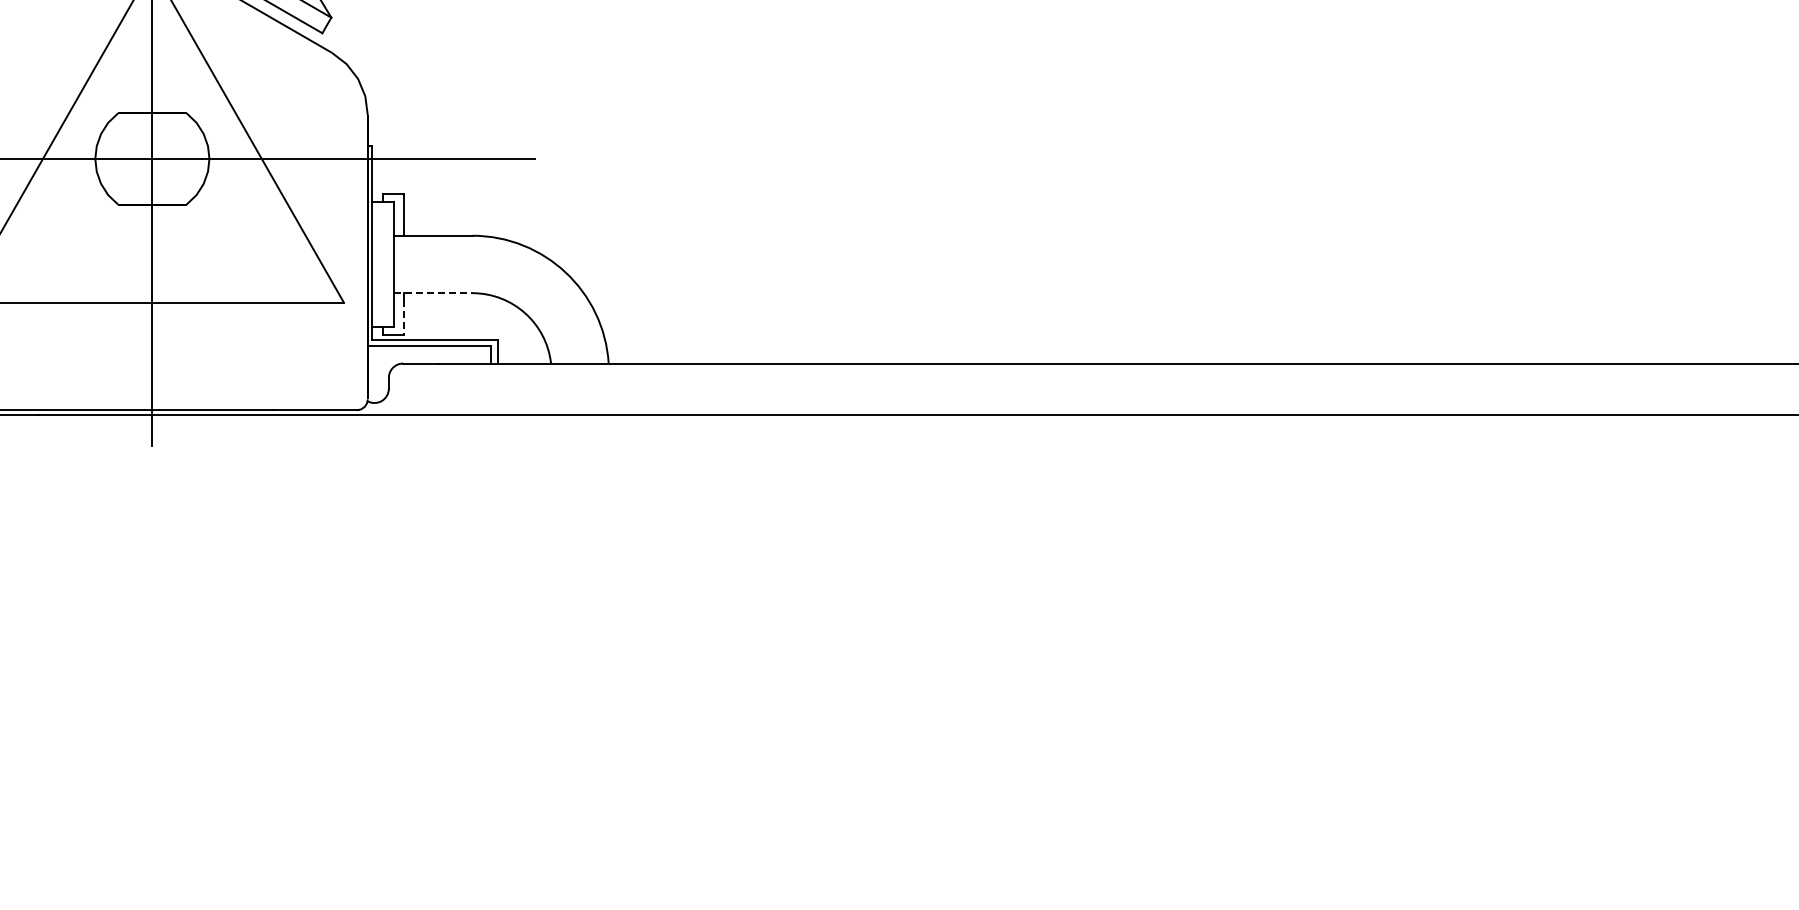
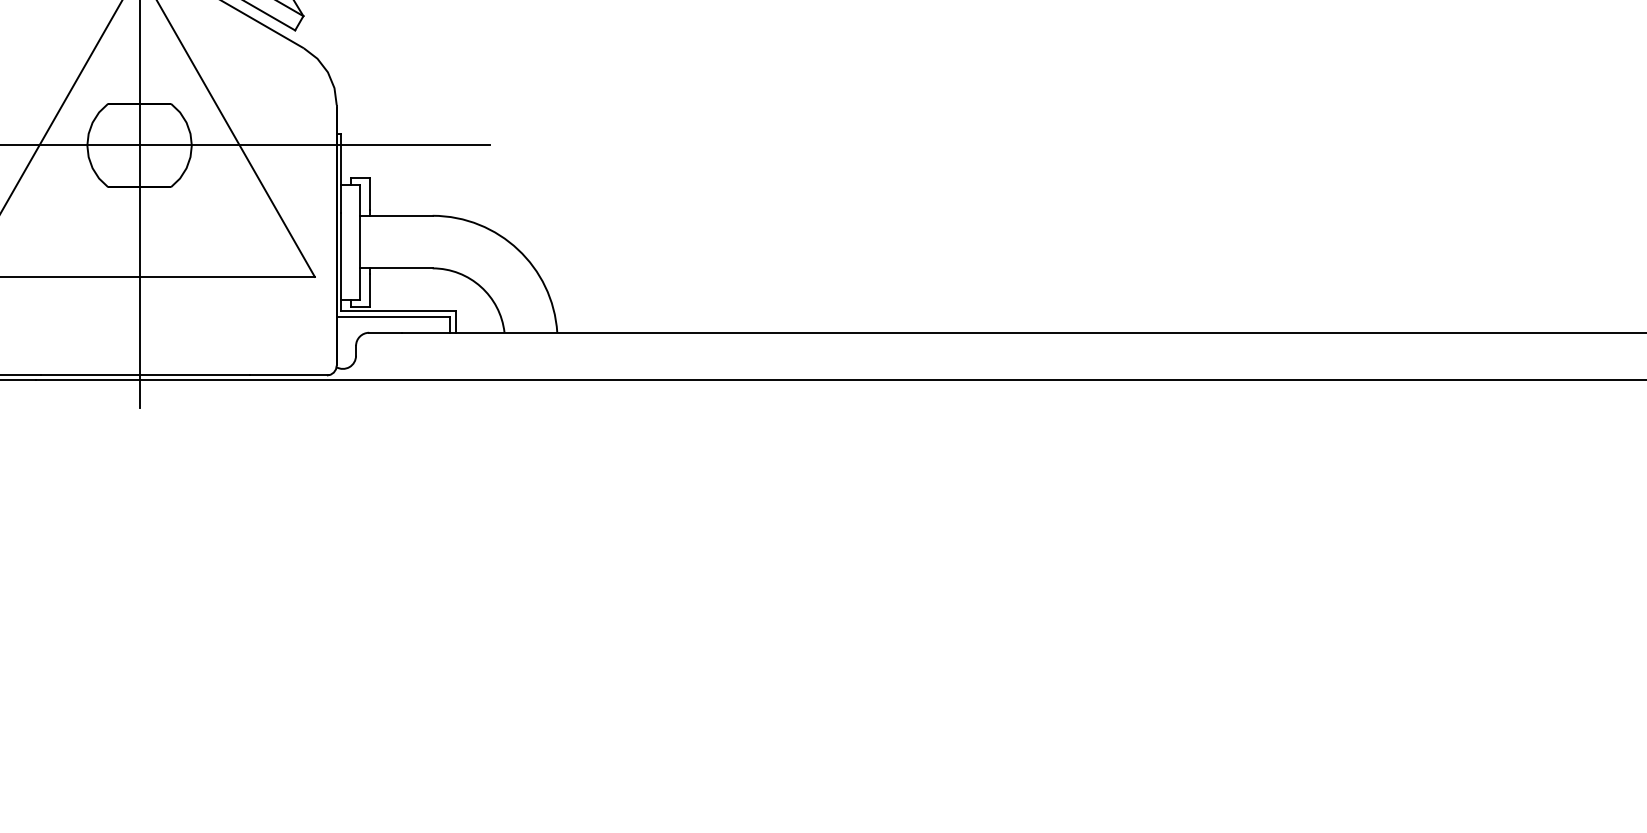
line: (433, 293) -> (396, 268), dashed -> solid
line: (404, 317) -> (370, 290), dashed -> solid

